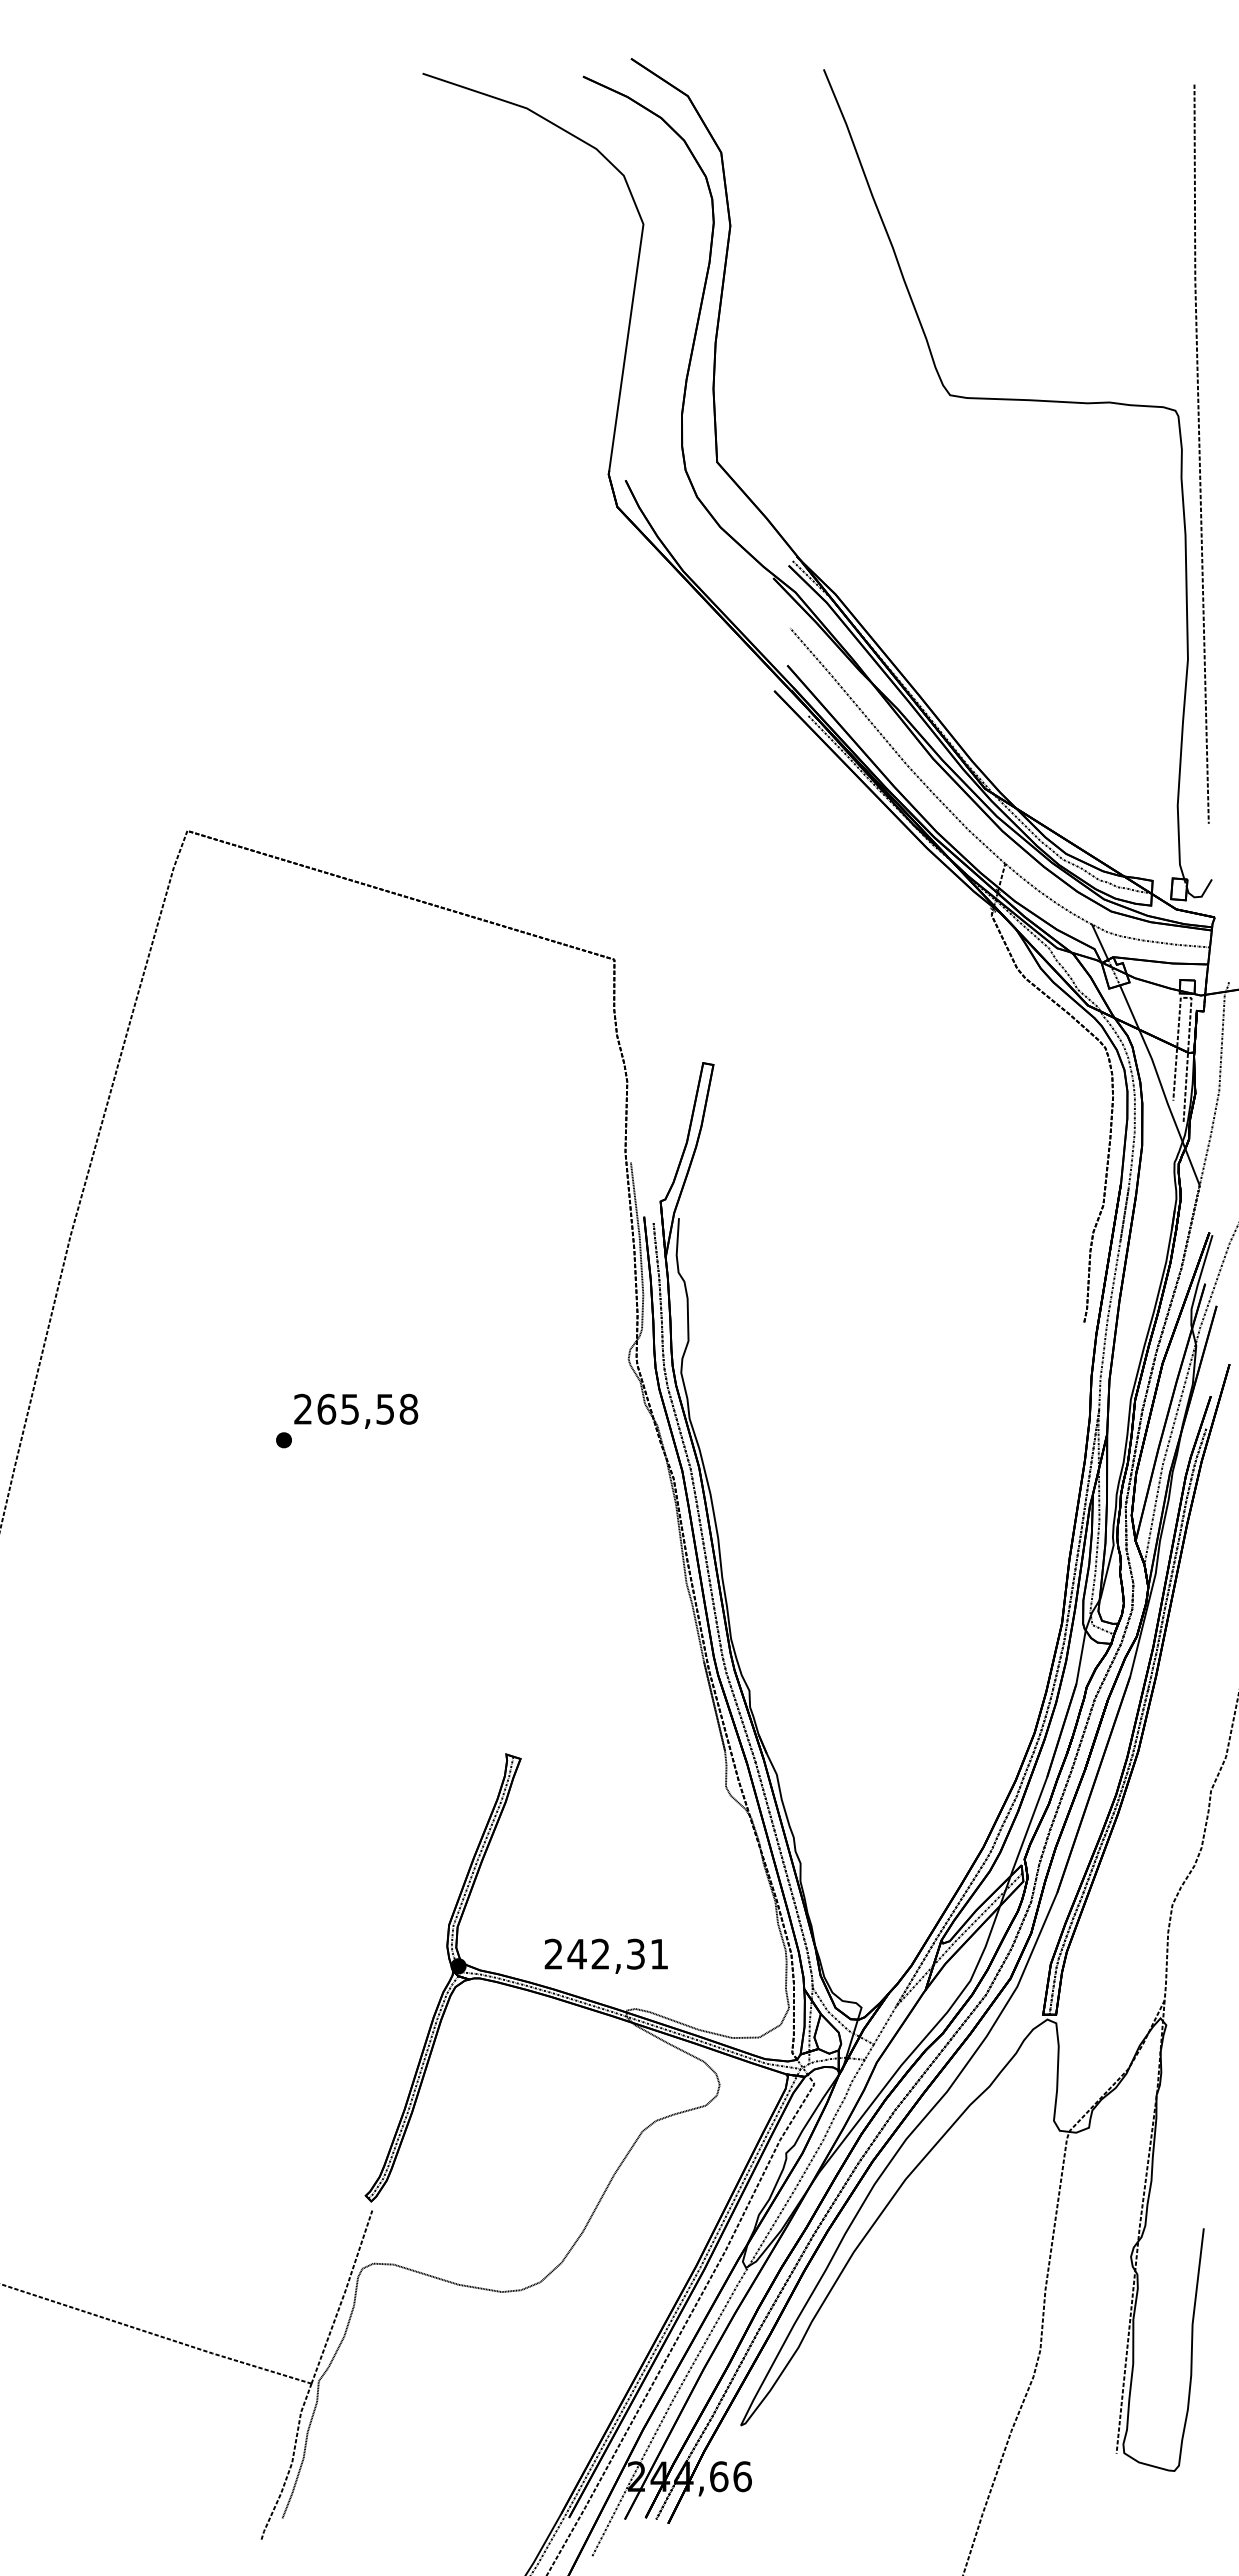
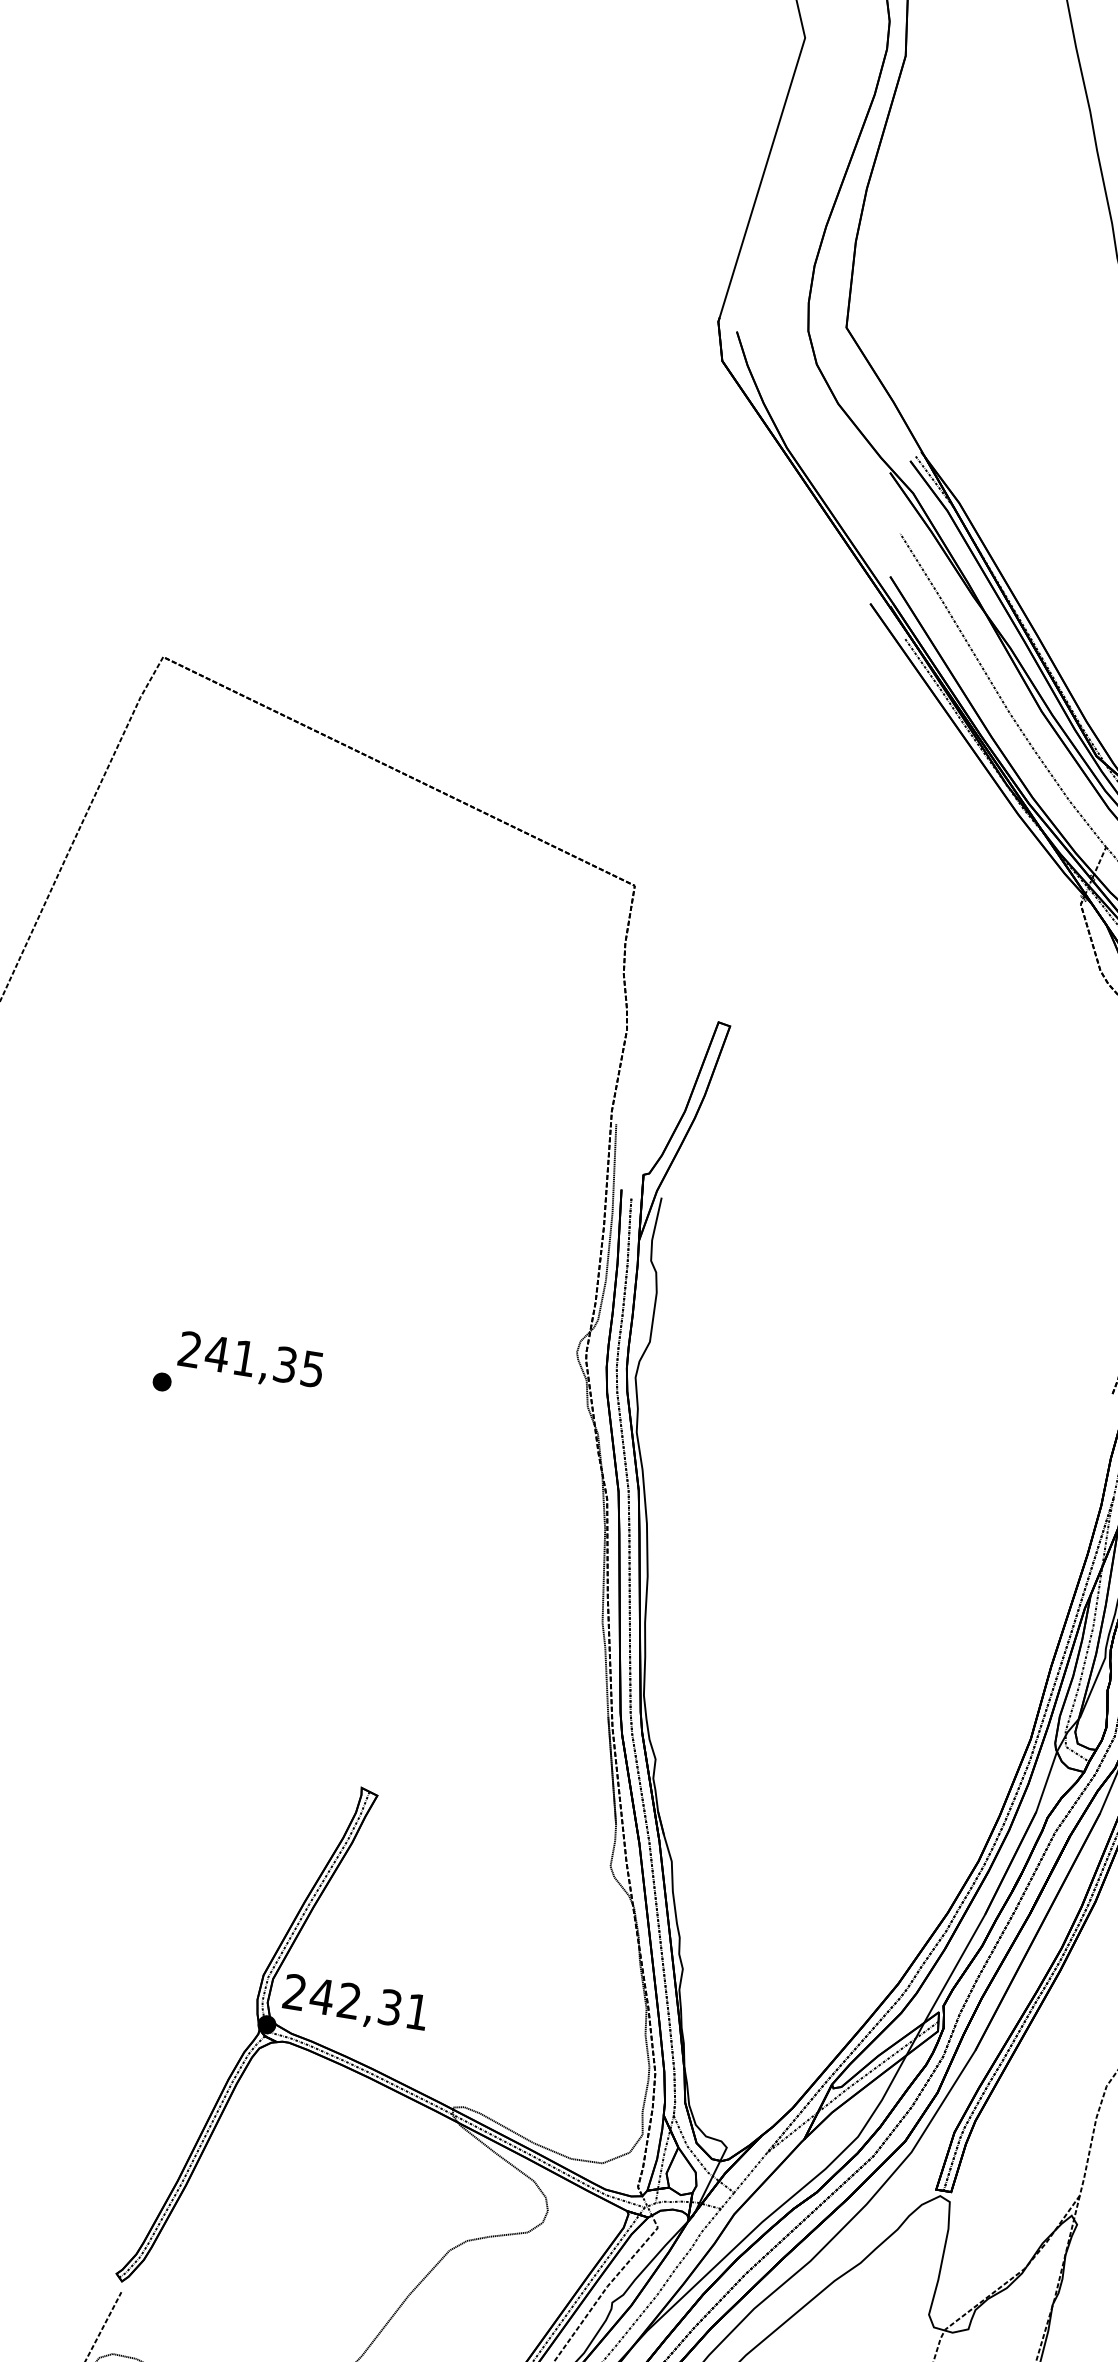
text: (367, 1408) -> (264, 1360), 265,58 -> 241,35
text: (605, 1955) -> (354, 2003), moved

